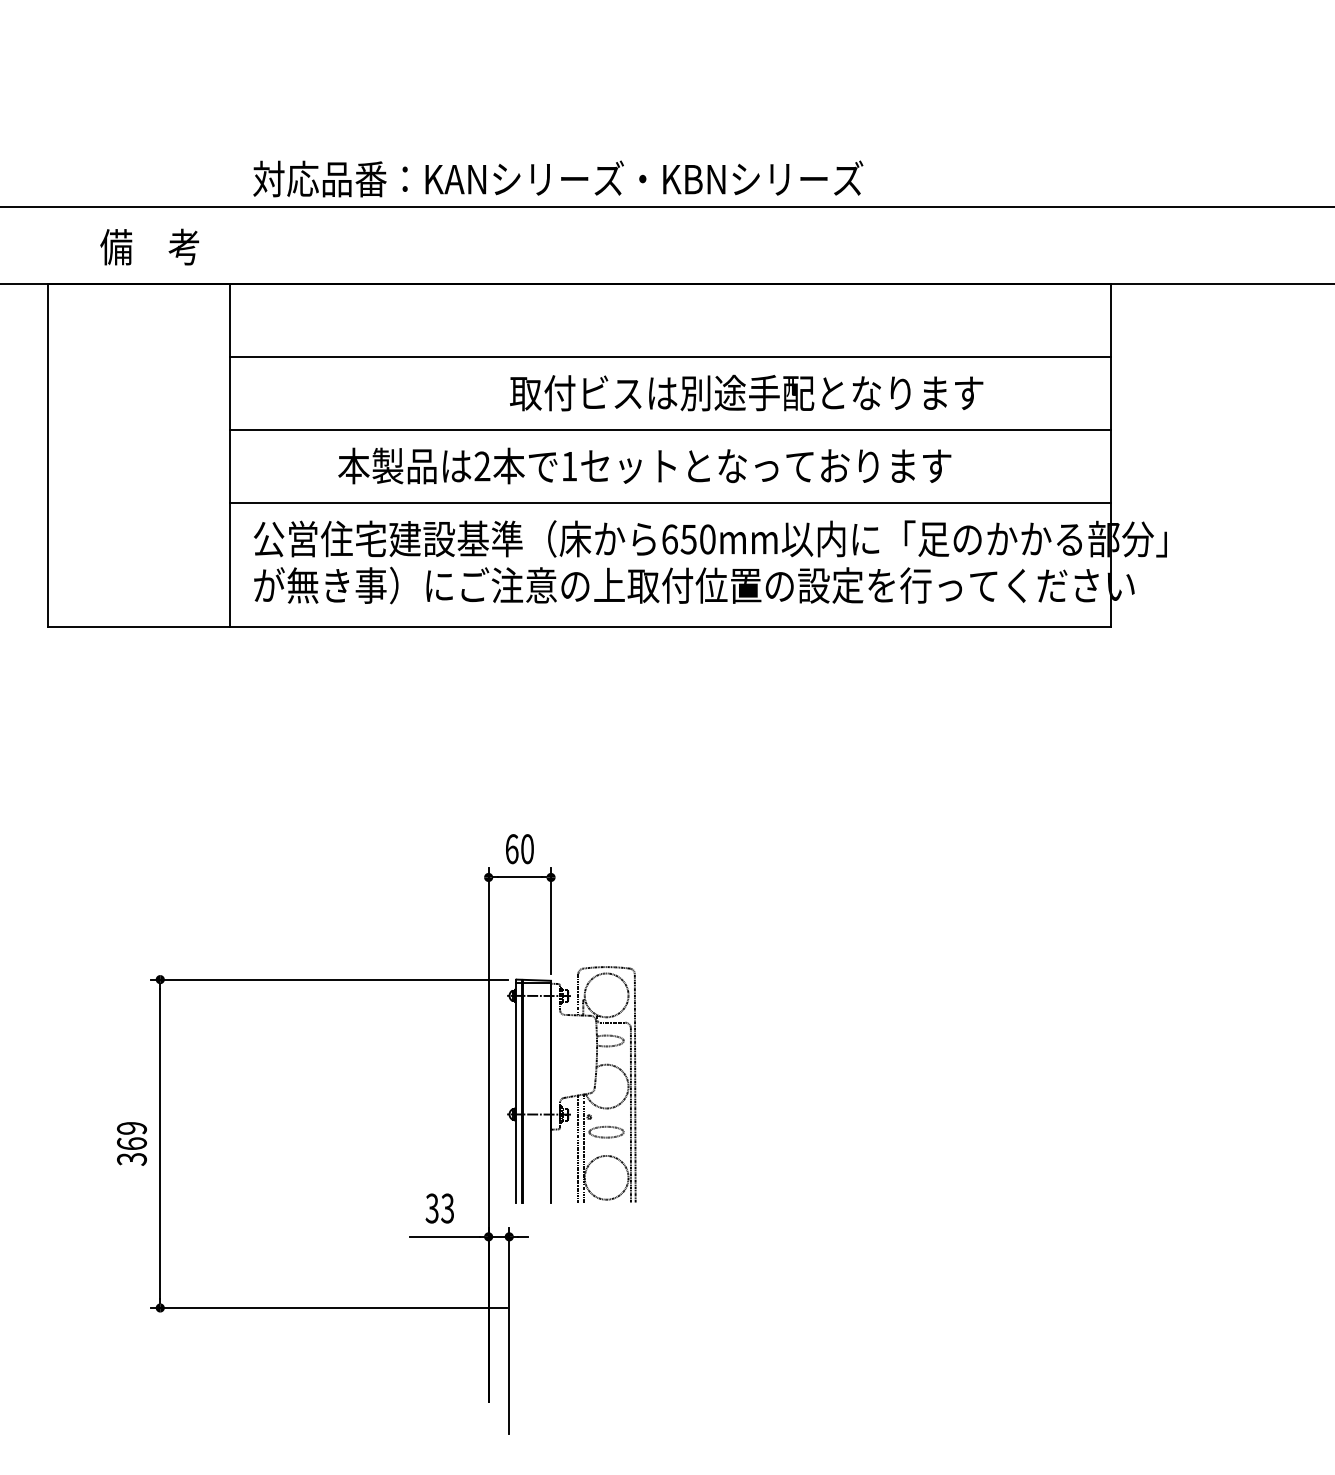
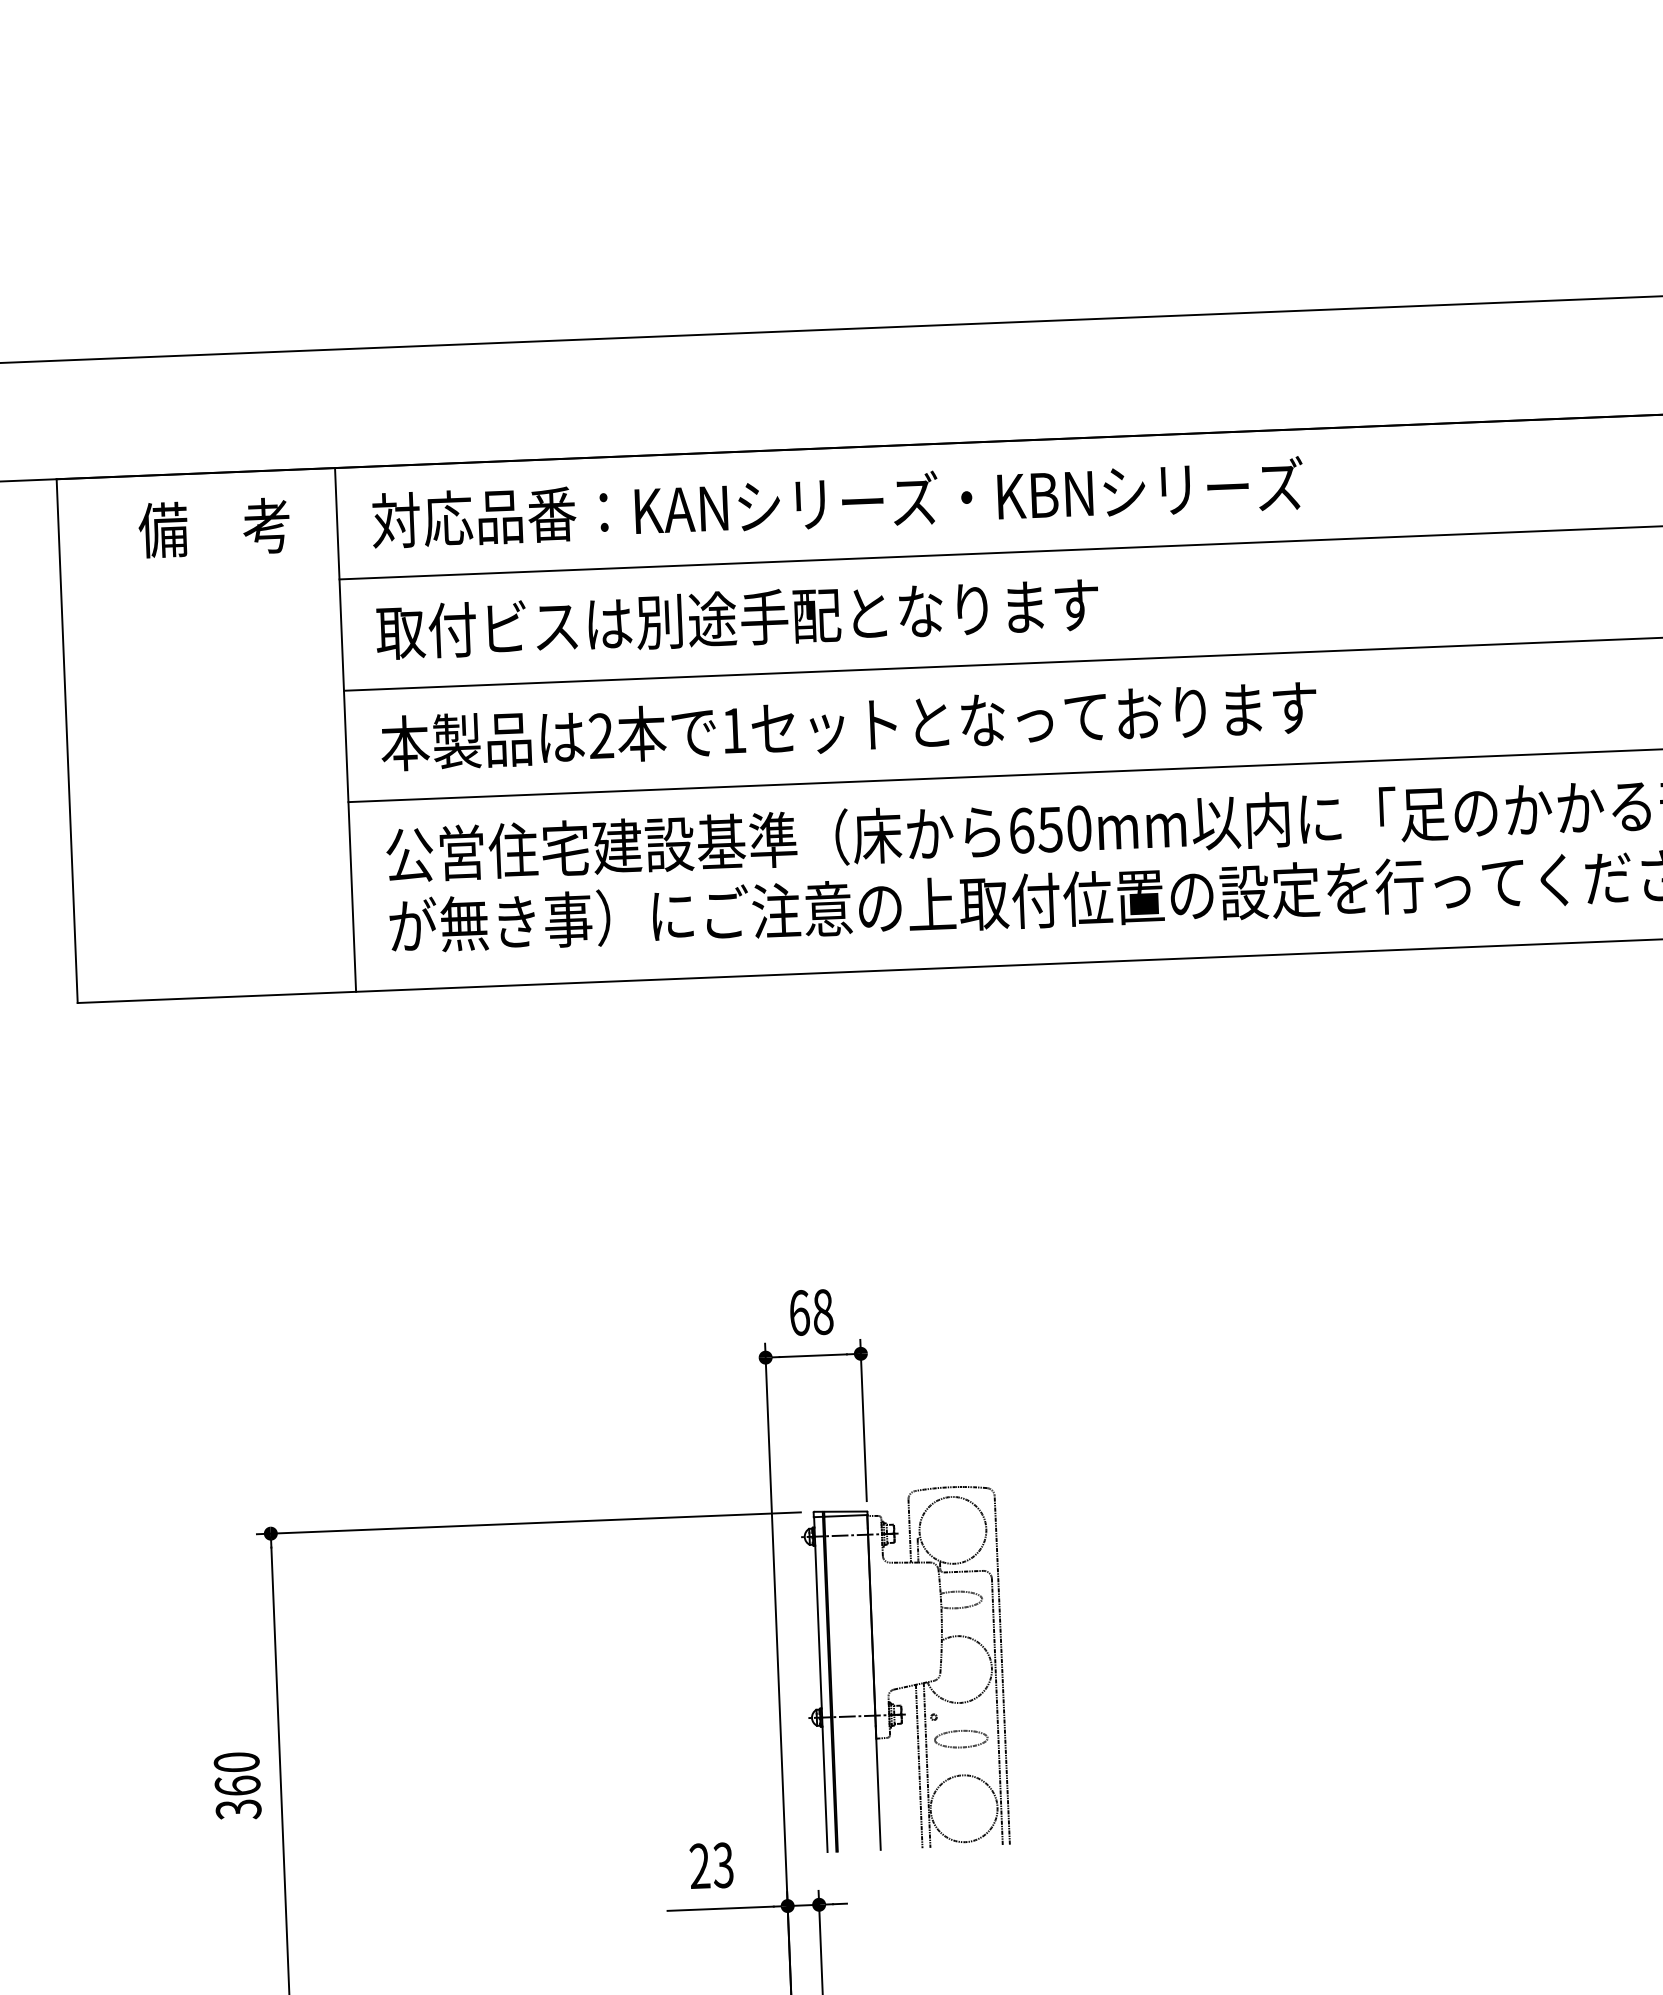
text: (558, 178) -> (838, 501), moved
text: (149, 246) -> (213, 527), moved
text: (746, 392) -> (737, 617), moved
text: (644, 465) -> (848, 724), moved
text: (527, 848) -> (823, 1311), 60 -> 68
text: (131, 1128) -> (236, 1762), 369 -> 360
text: (431, 1208) -> (698, 1866), 33 -> 23

